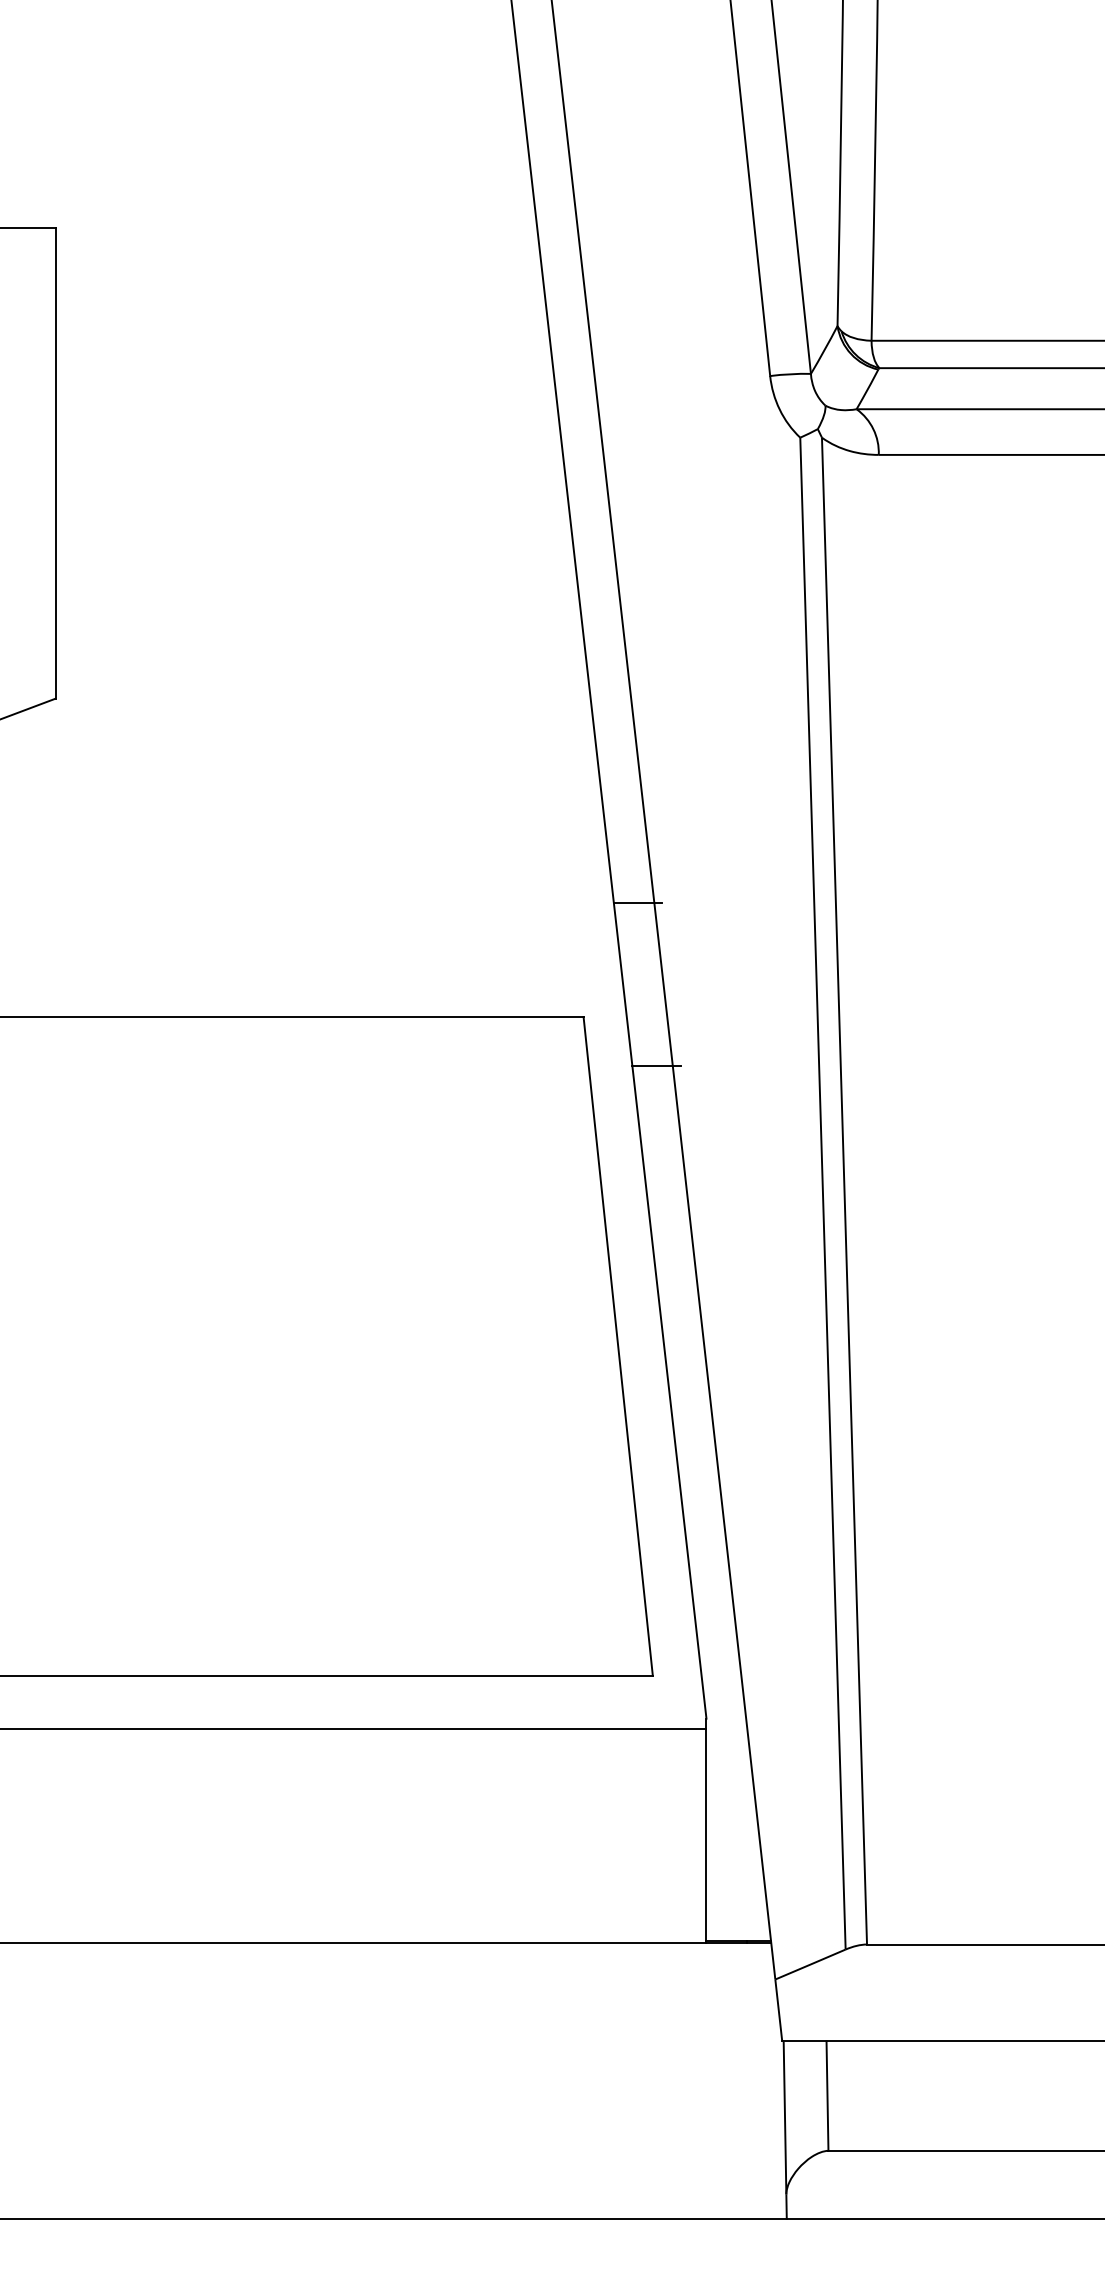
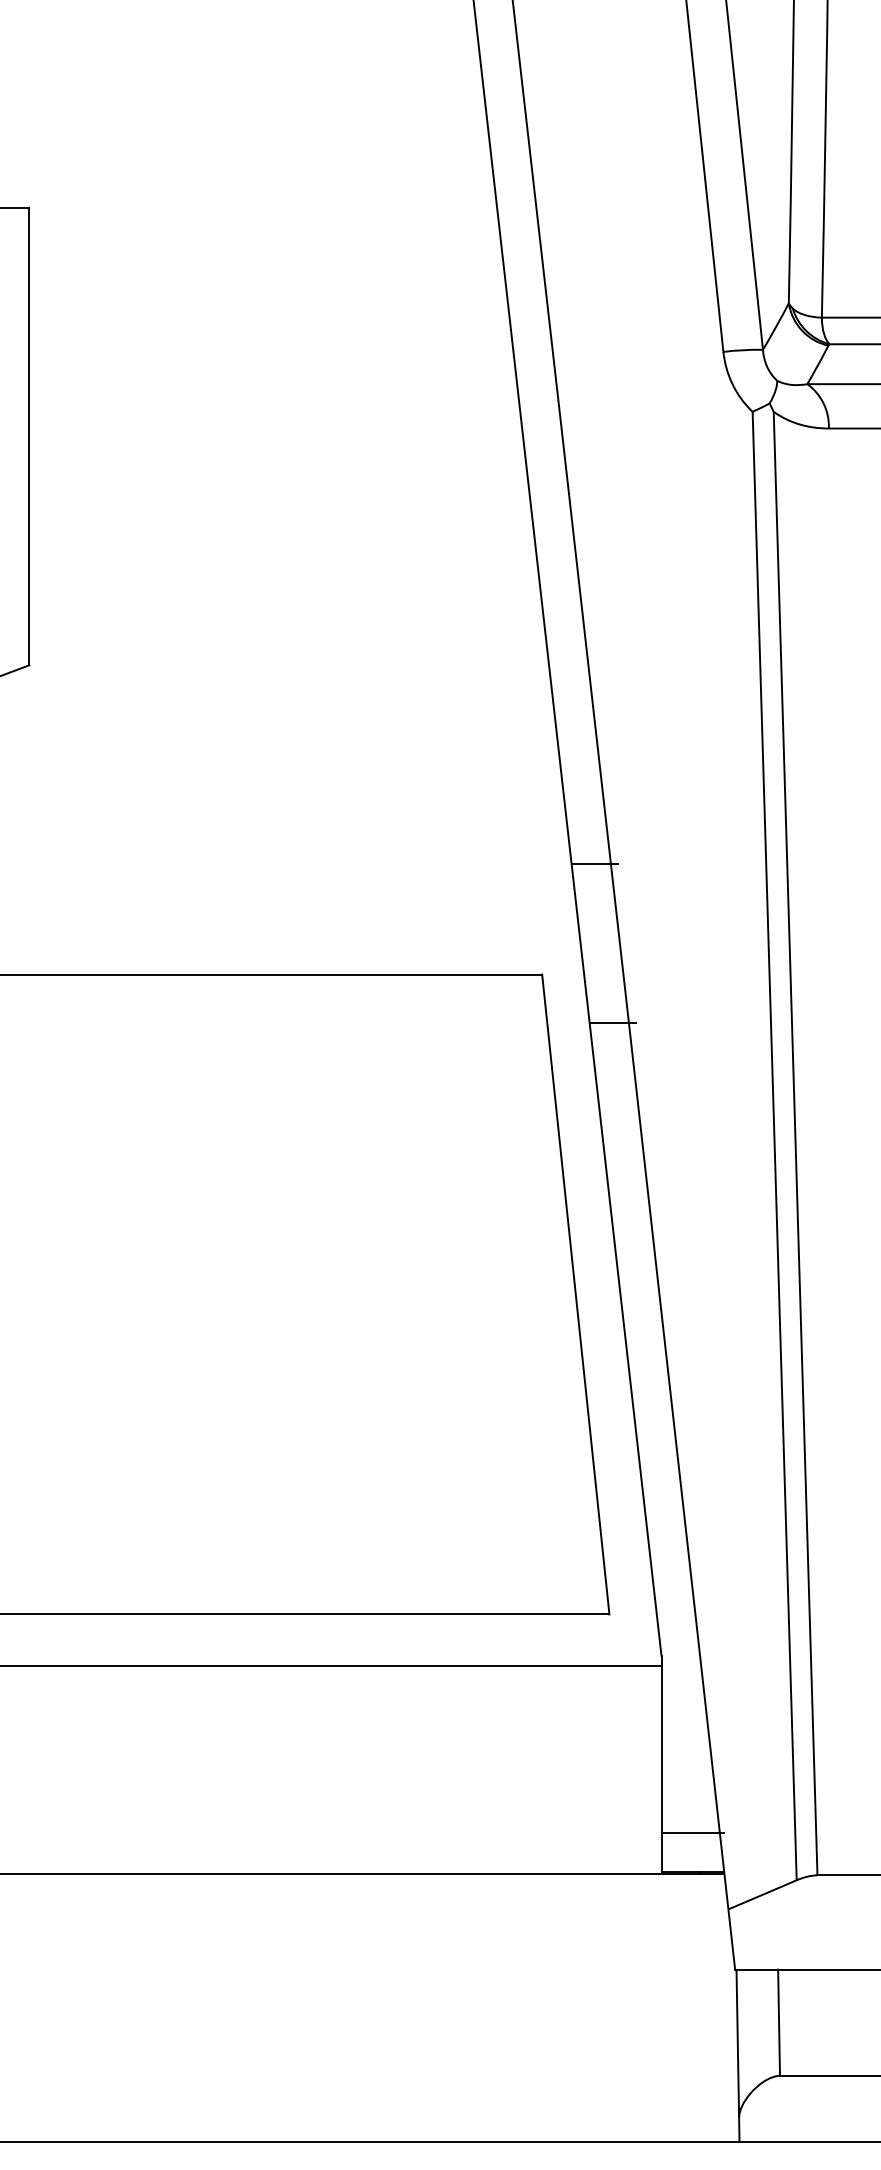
line: (738, 1901) -> (692, 1833), added

